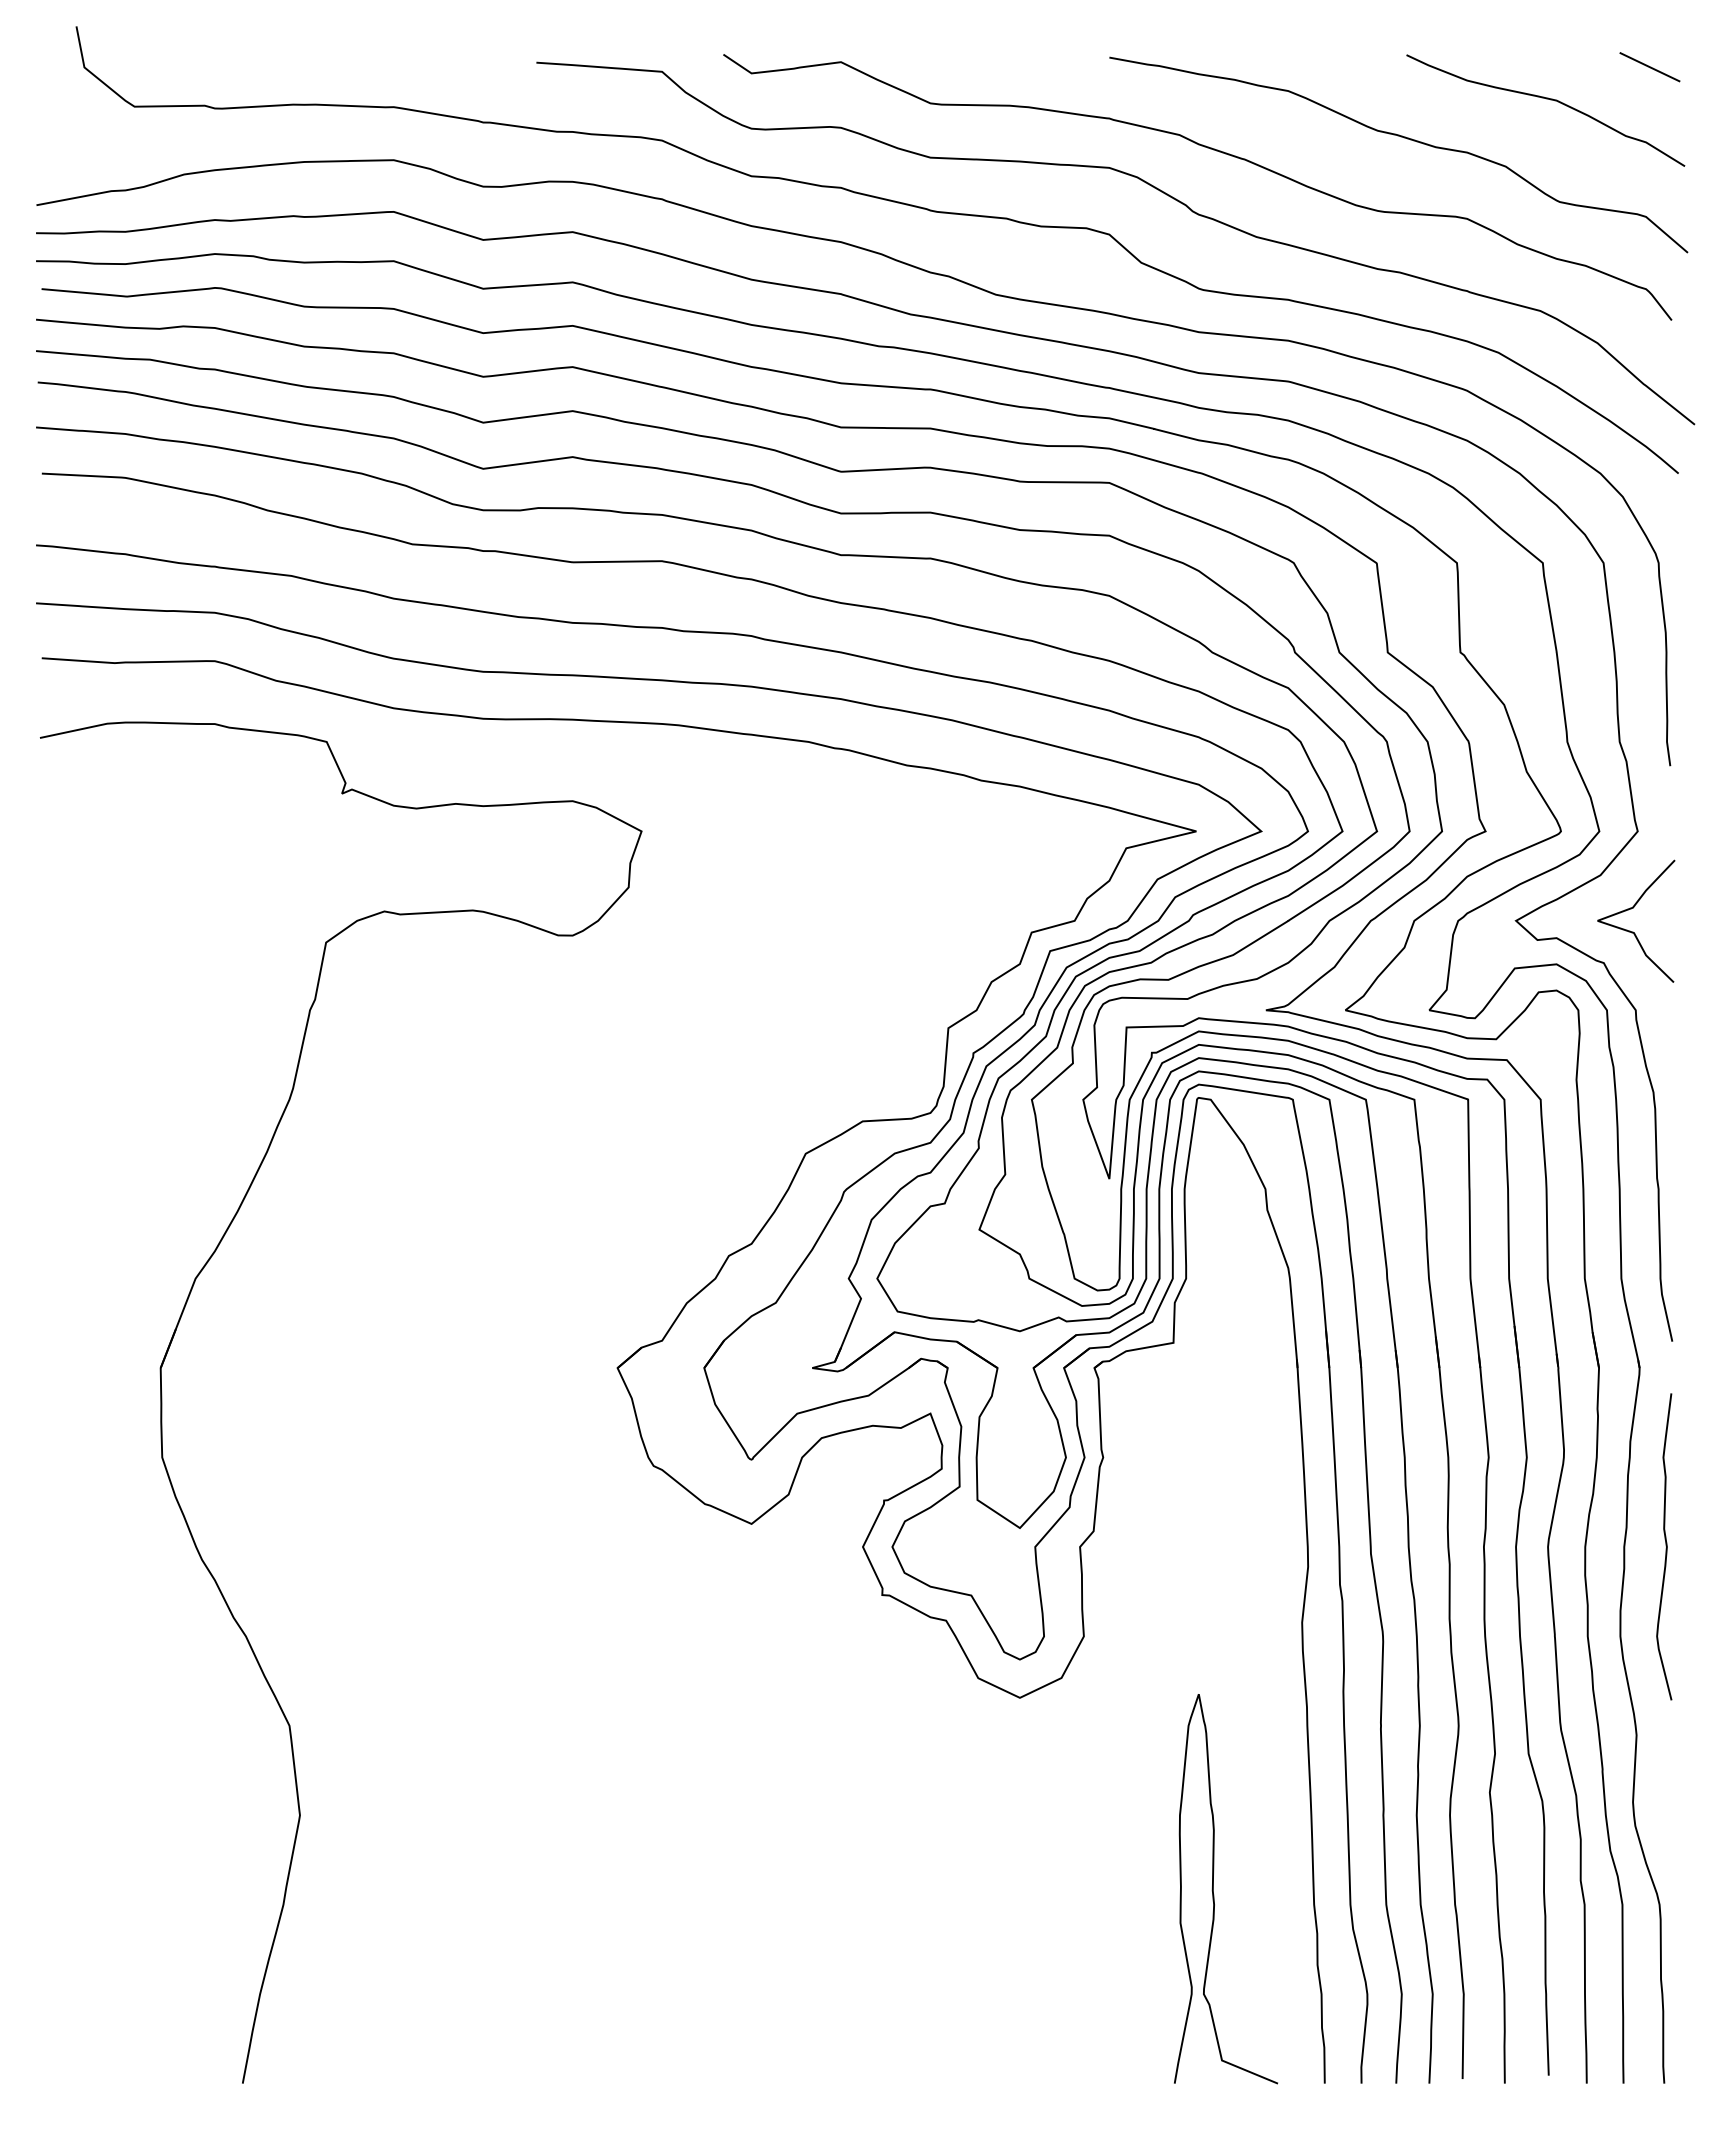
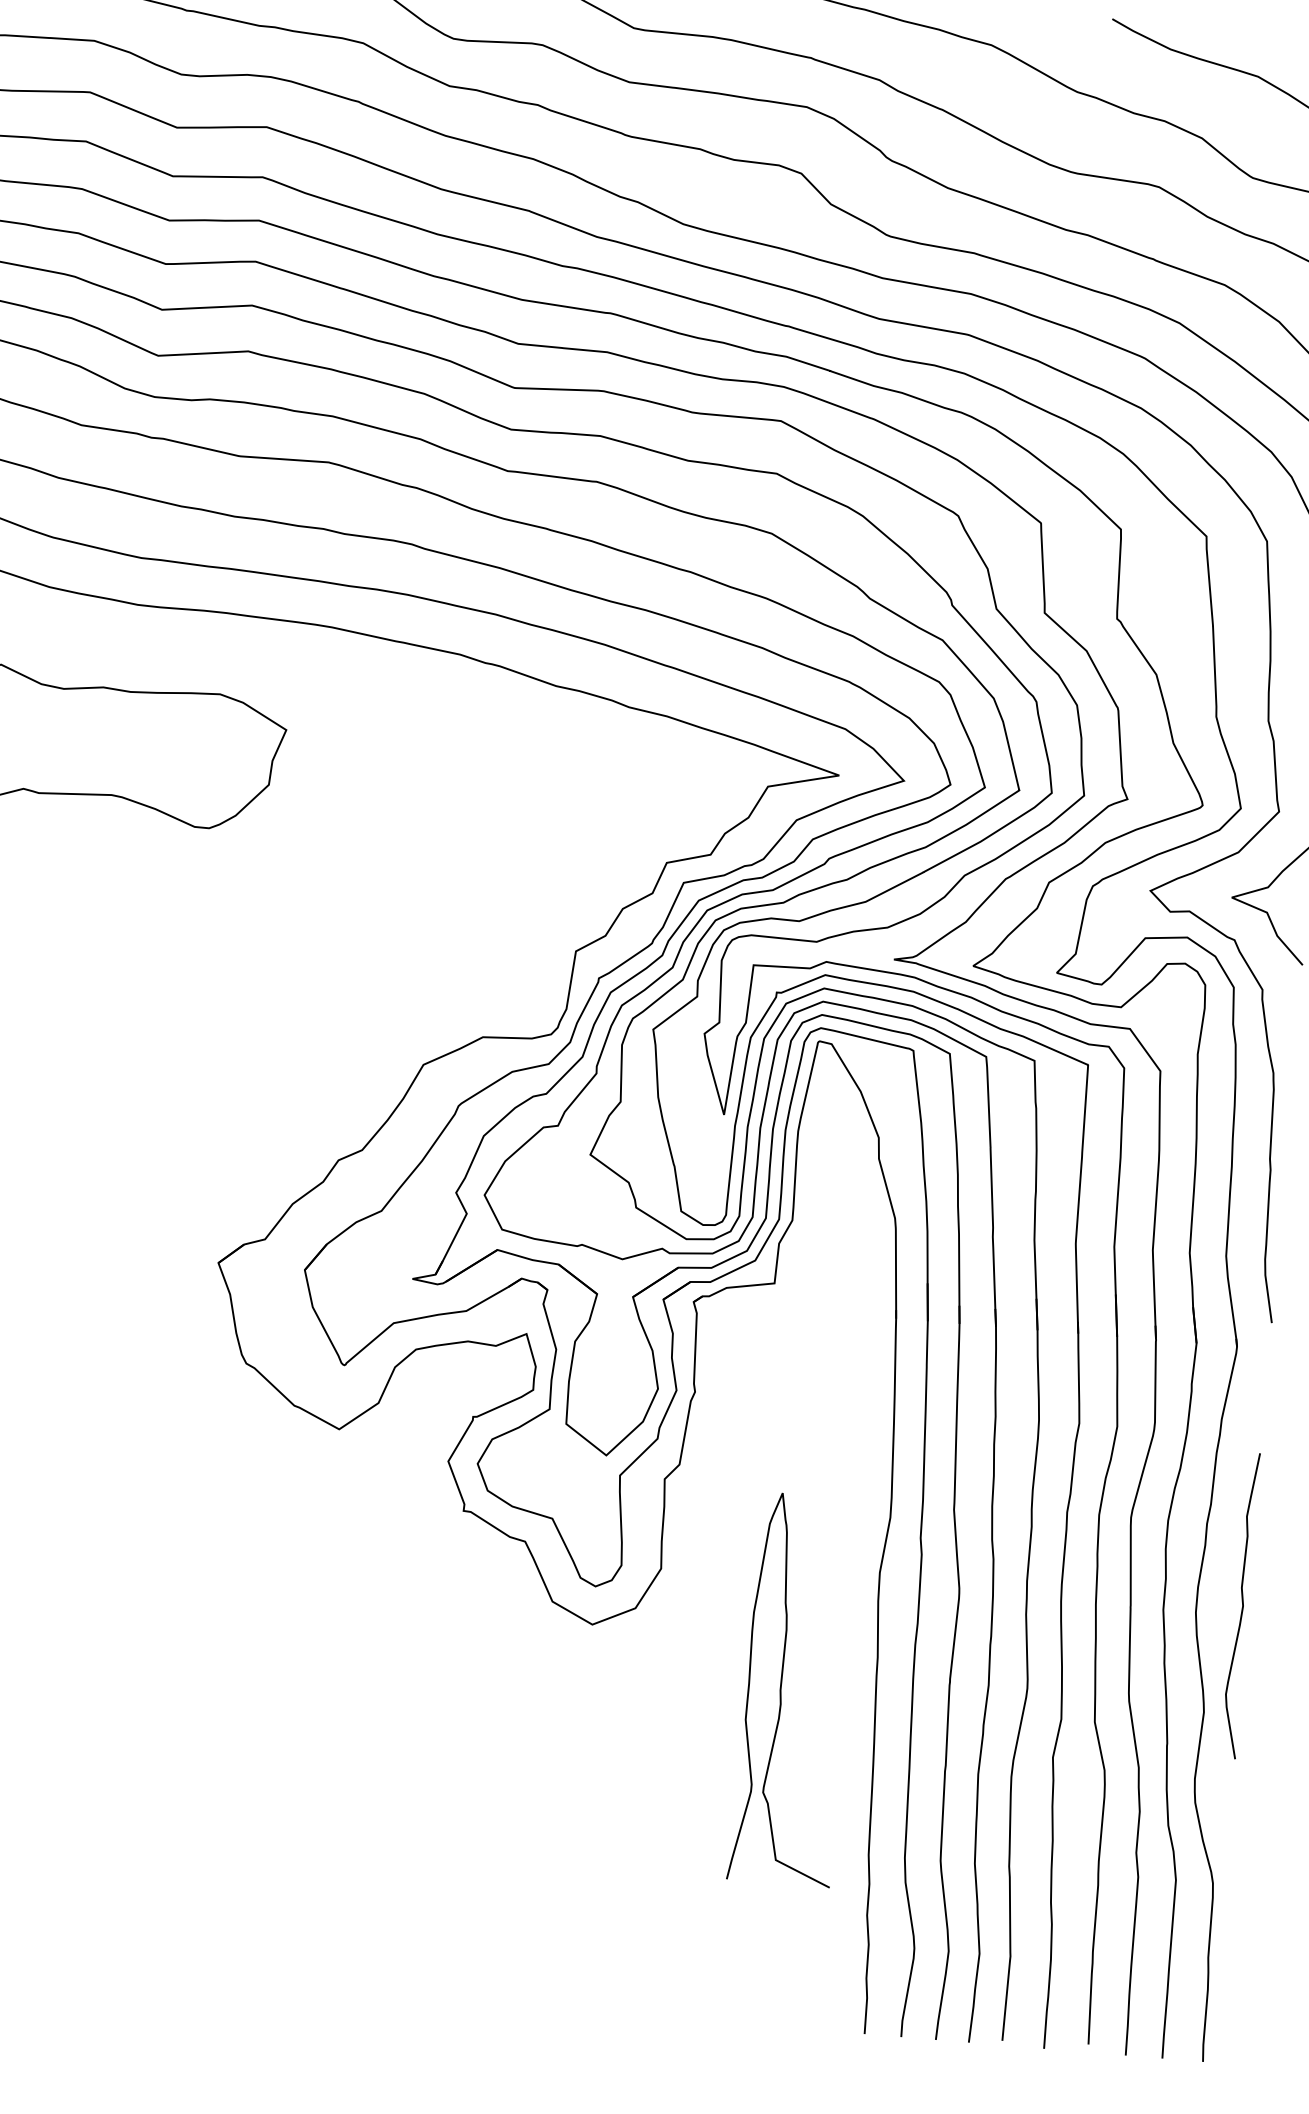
curve: (1665, 1545) -> (1241, 1604), moved
curve: (1213, 1889) -> (781, 1688), moved

